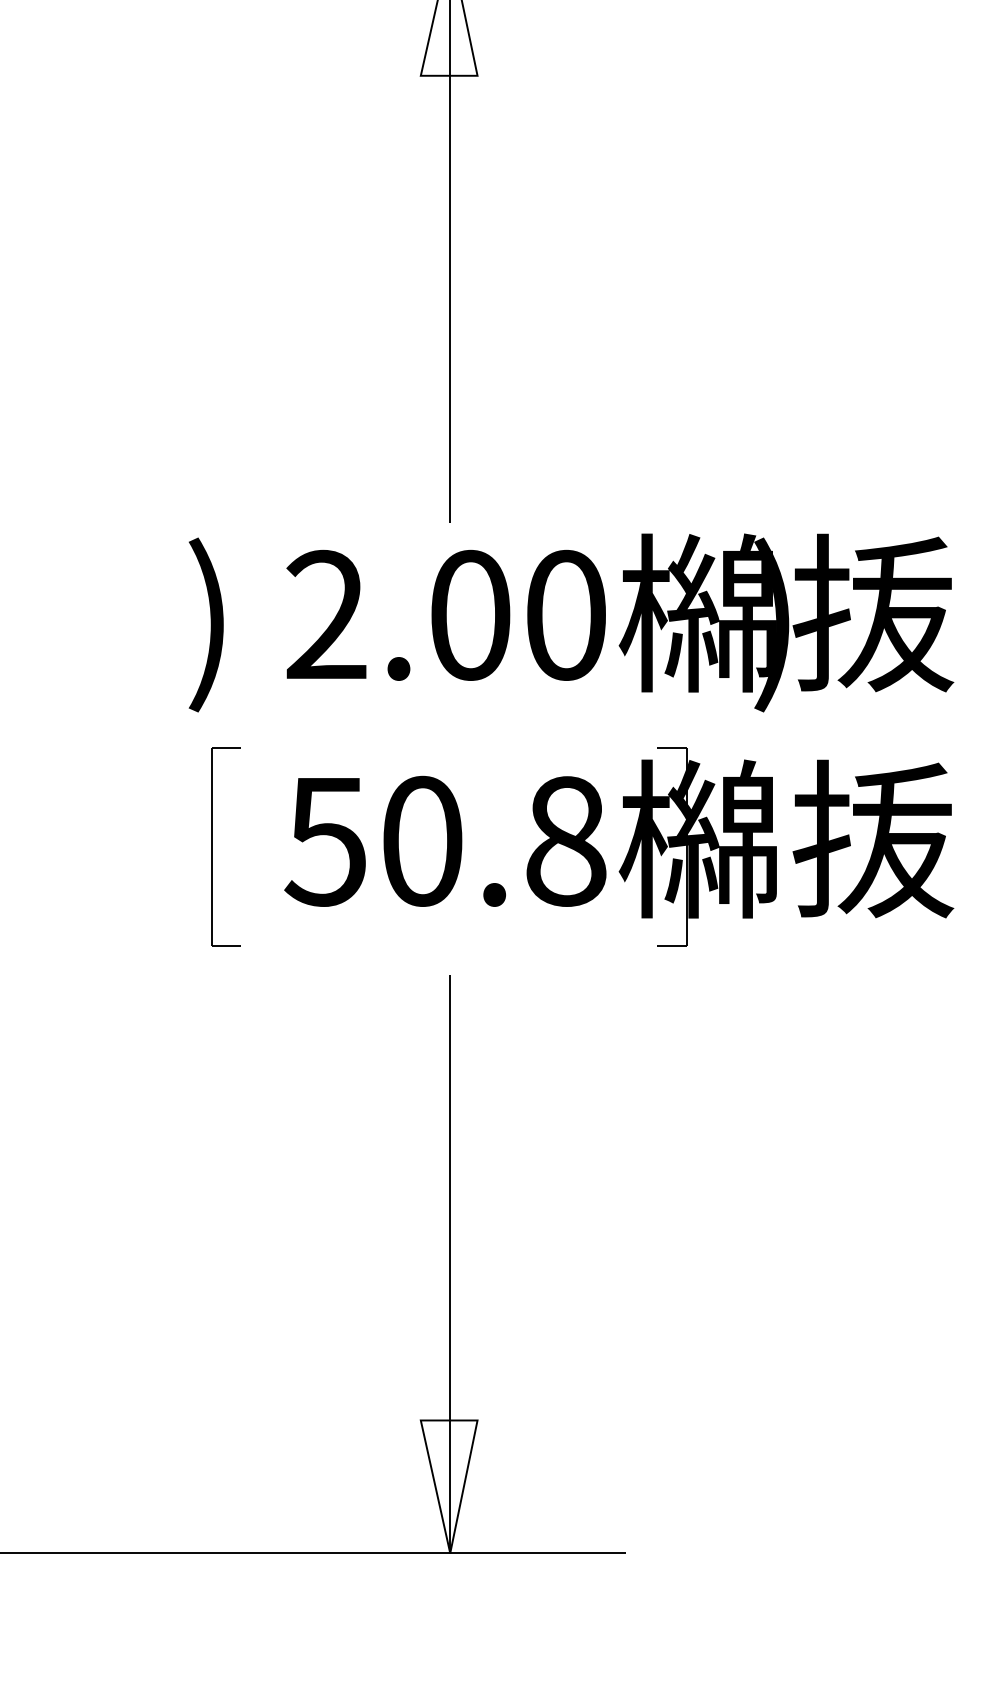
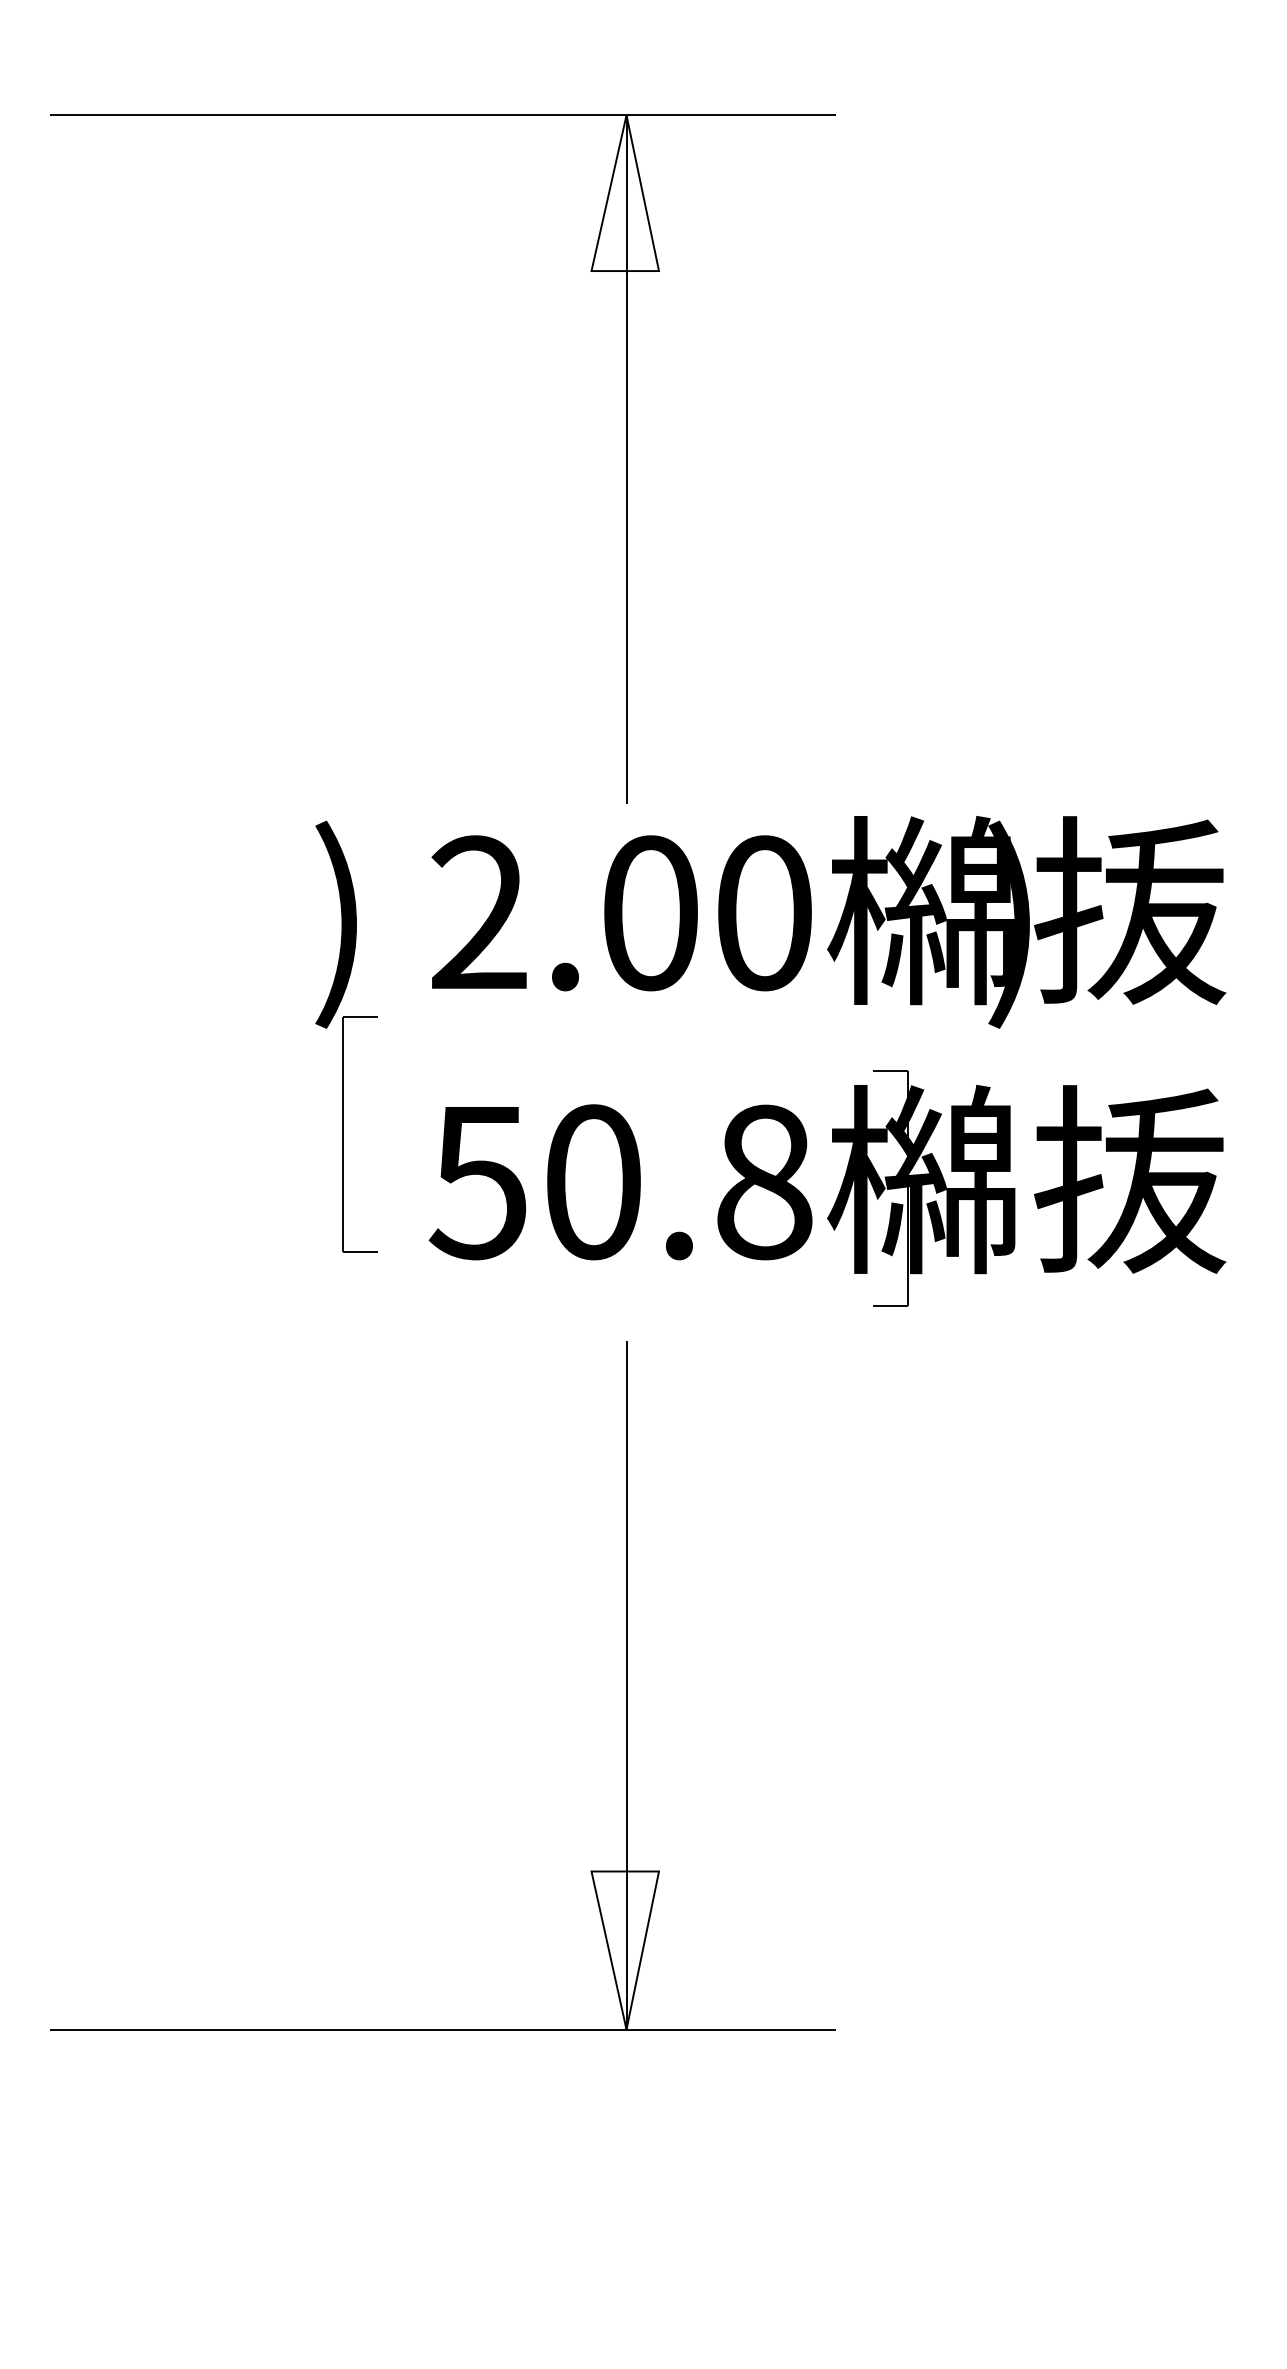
part: (212, 846) -> (343, 1134), moved

